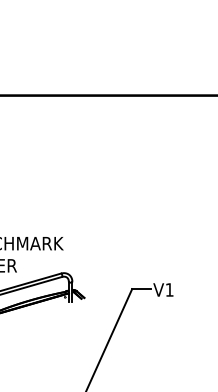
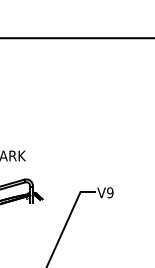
text: (169, 289) -> (110, 192), V1 -> V9

